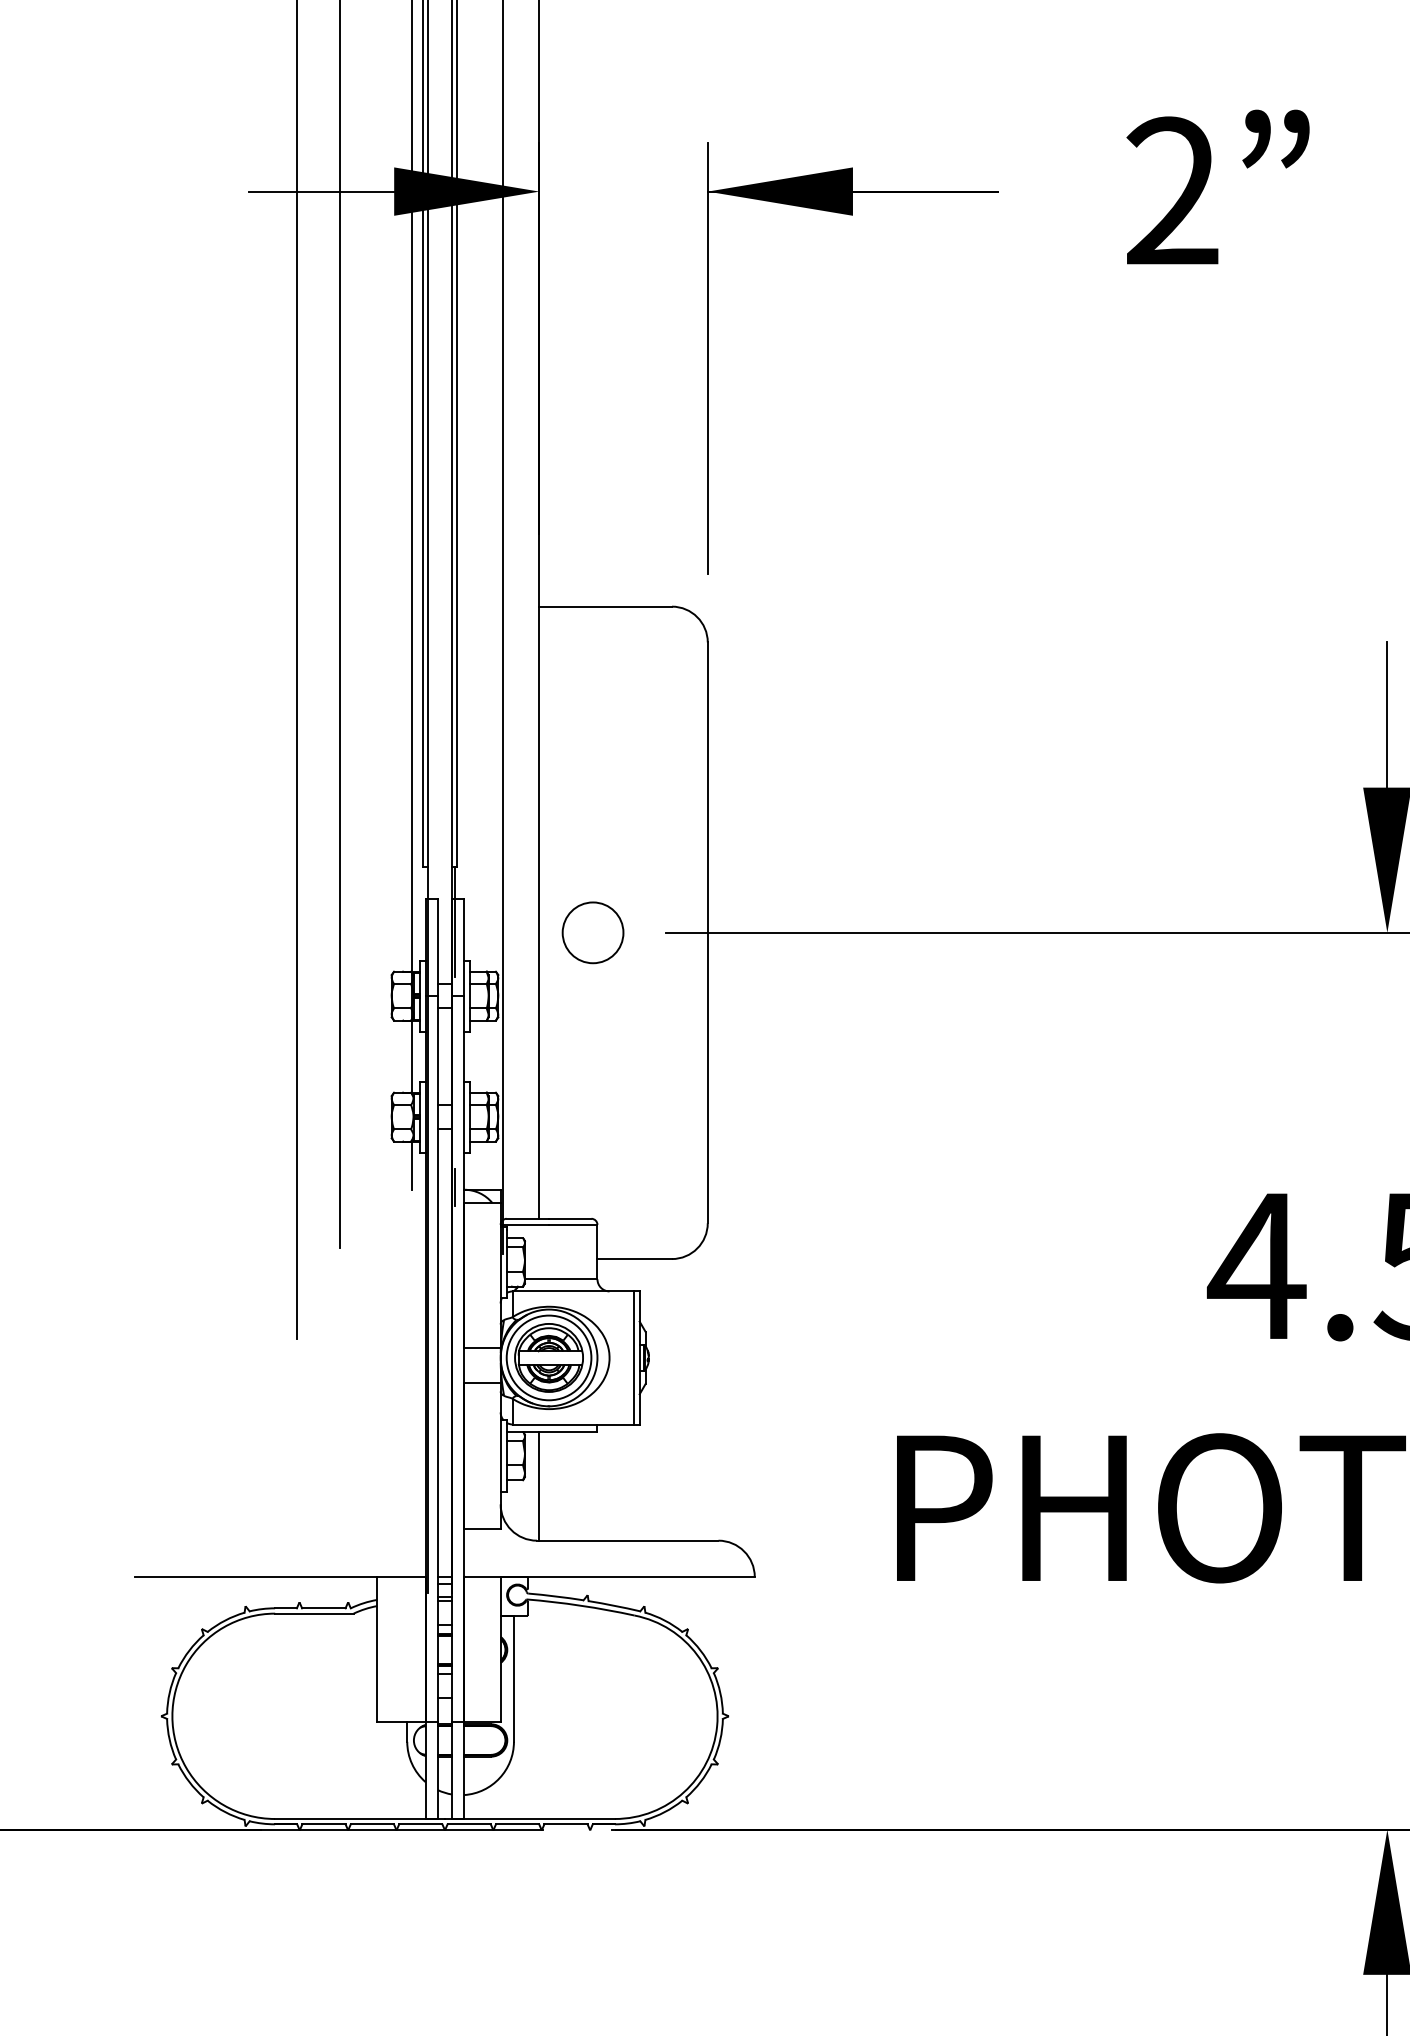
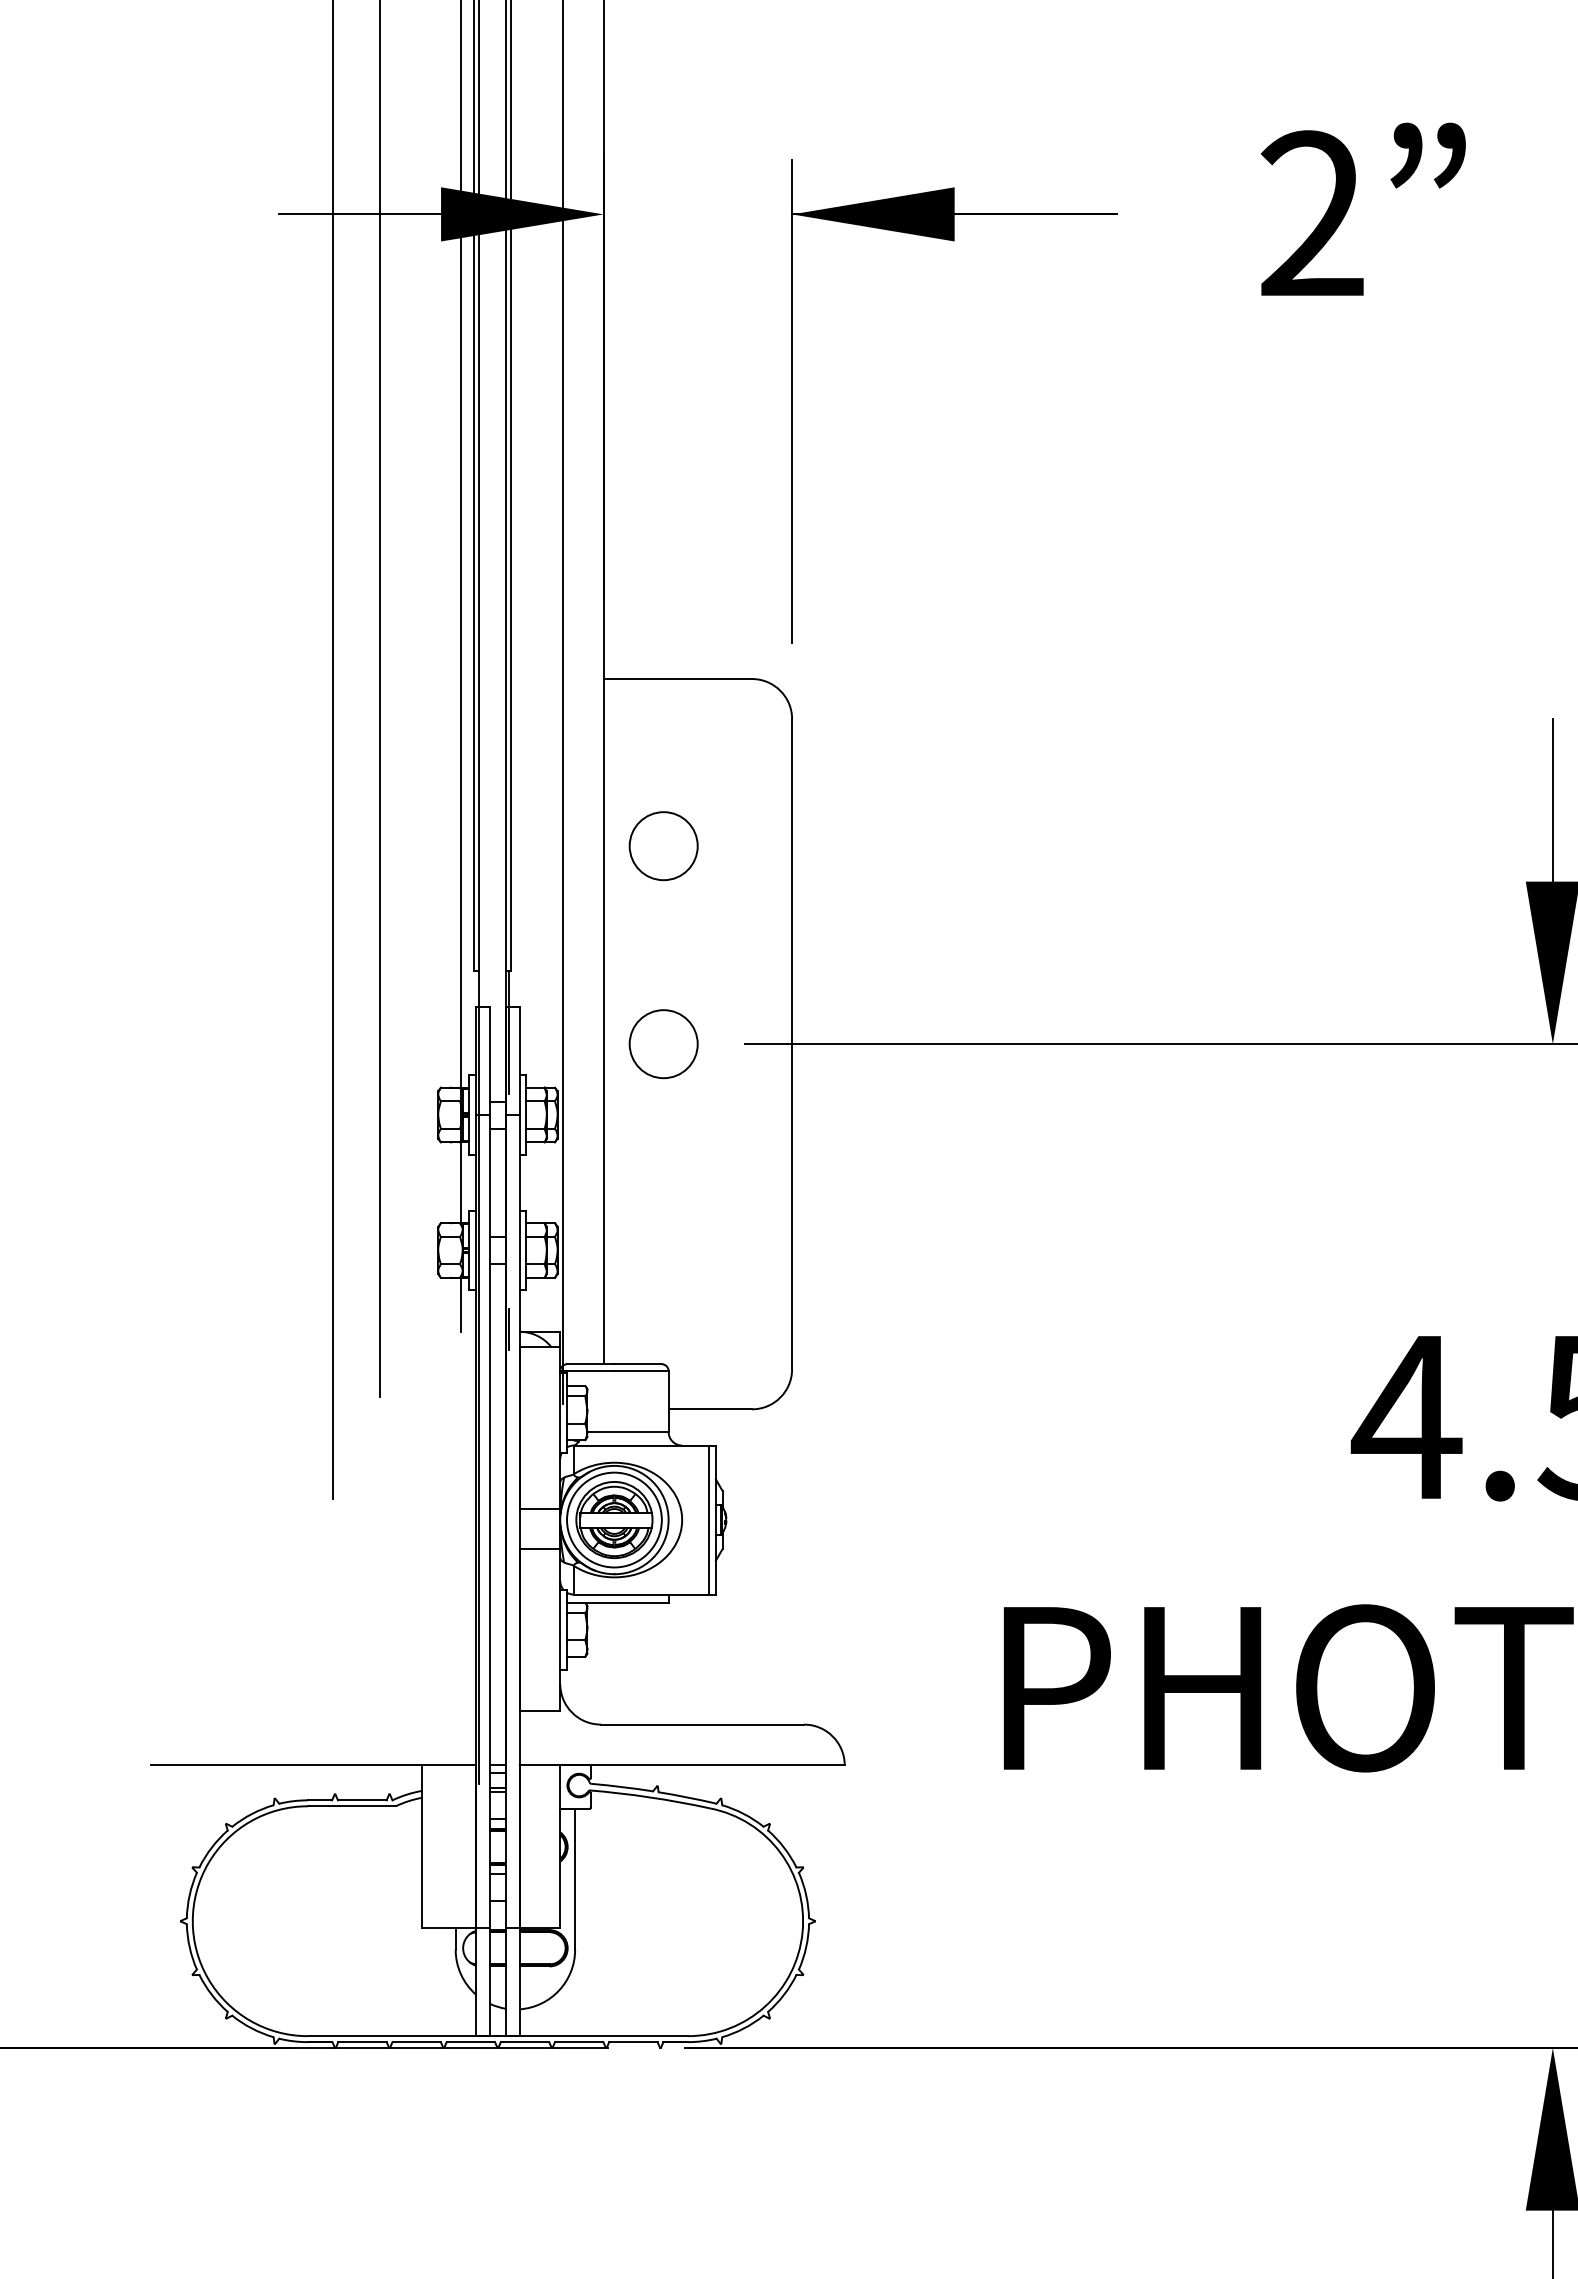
circle: (592, 756) -> (663, 846), added
line: (539, 1486) -> (603, 1663), removed

